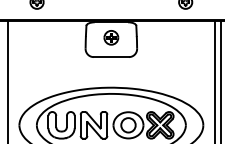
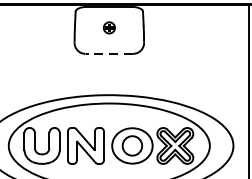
part: (111, 37) -> (109, 27), size x0.6
line: (111, 57) -> (109, 54), solid -> dashed

